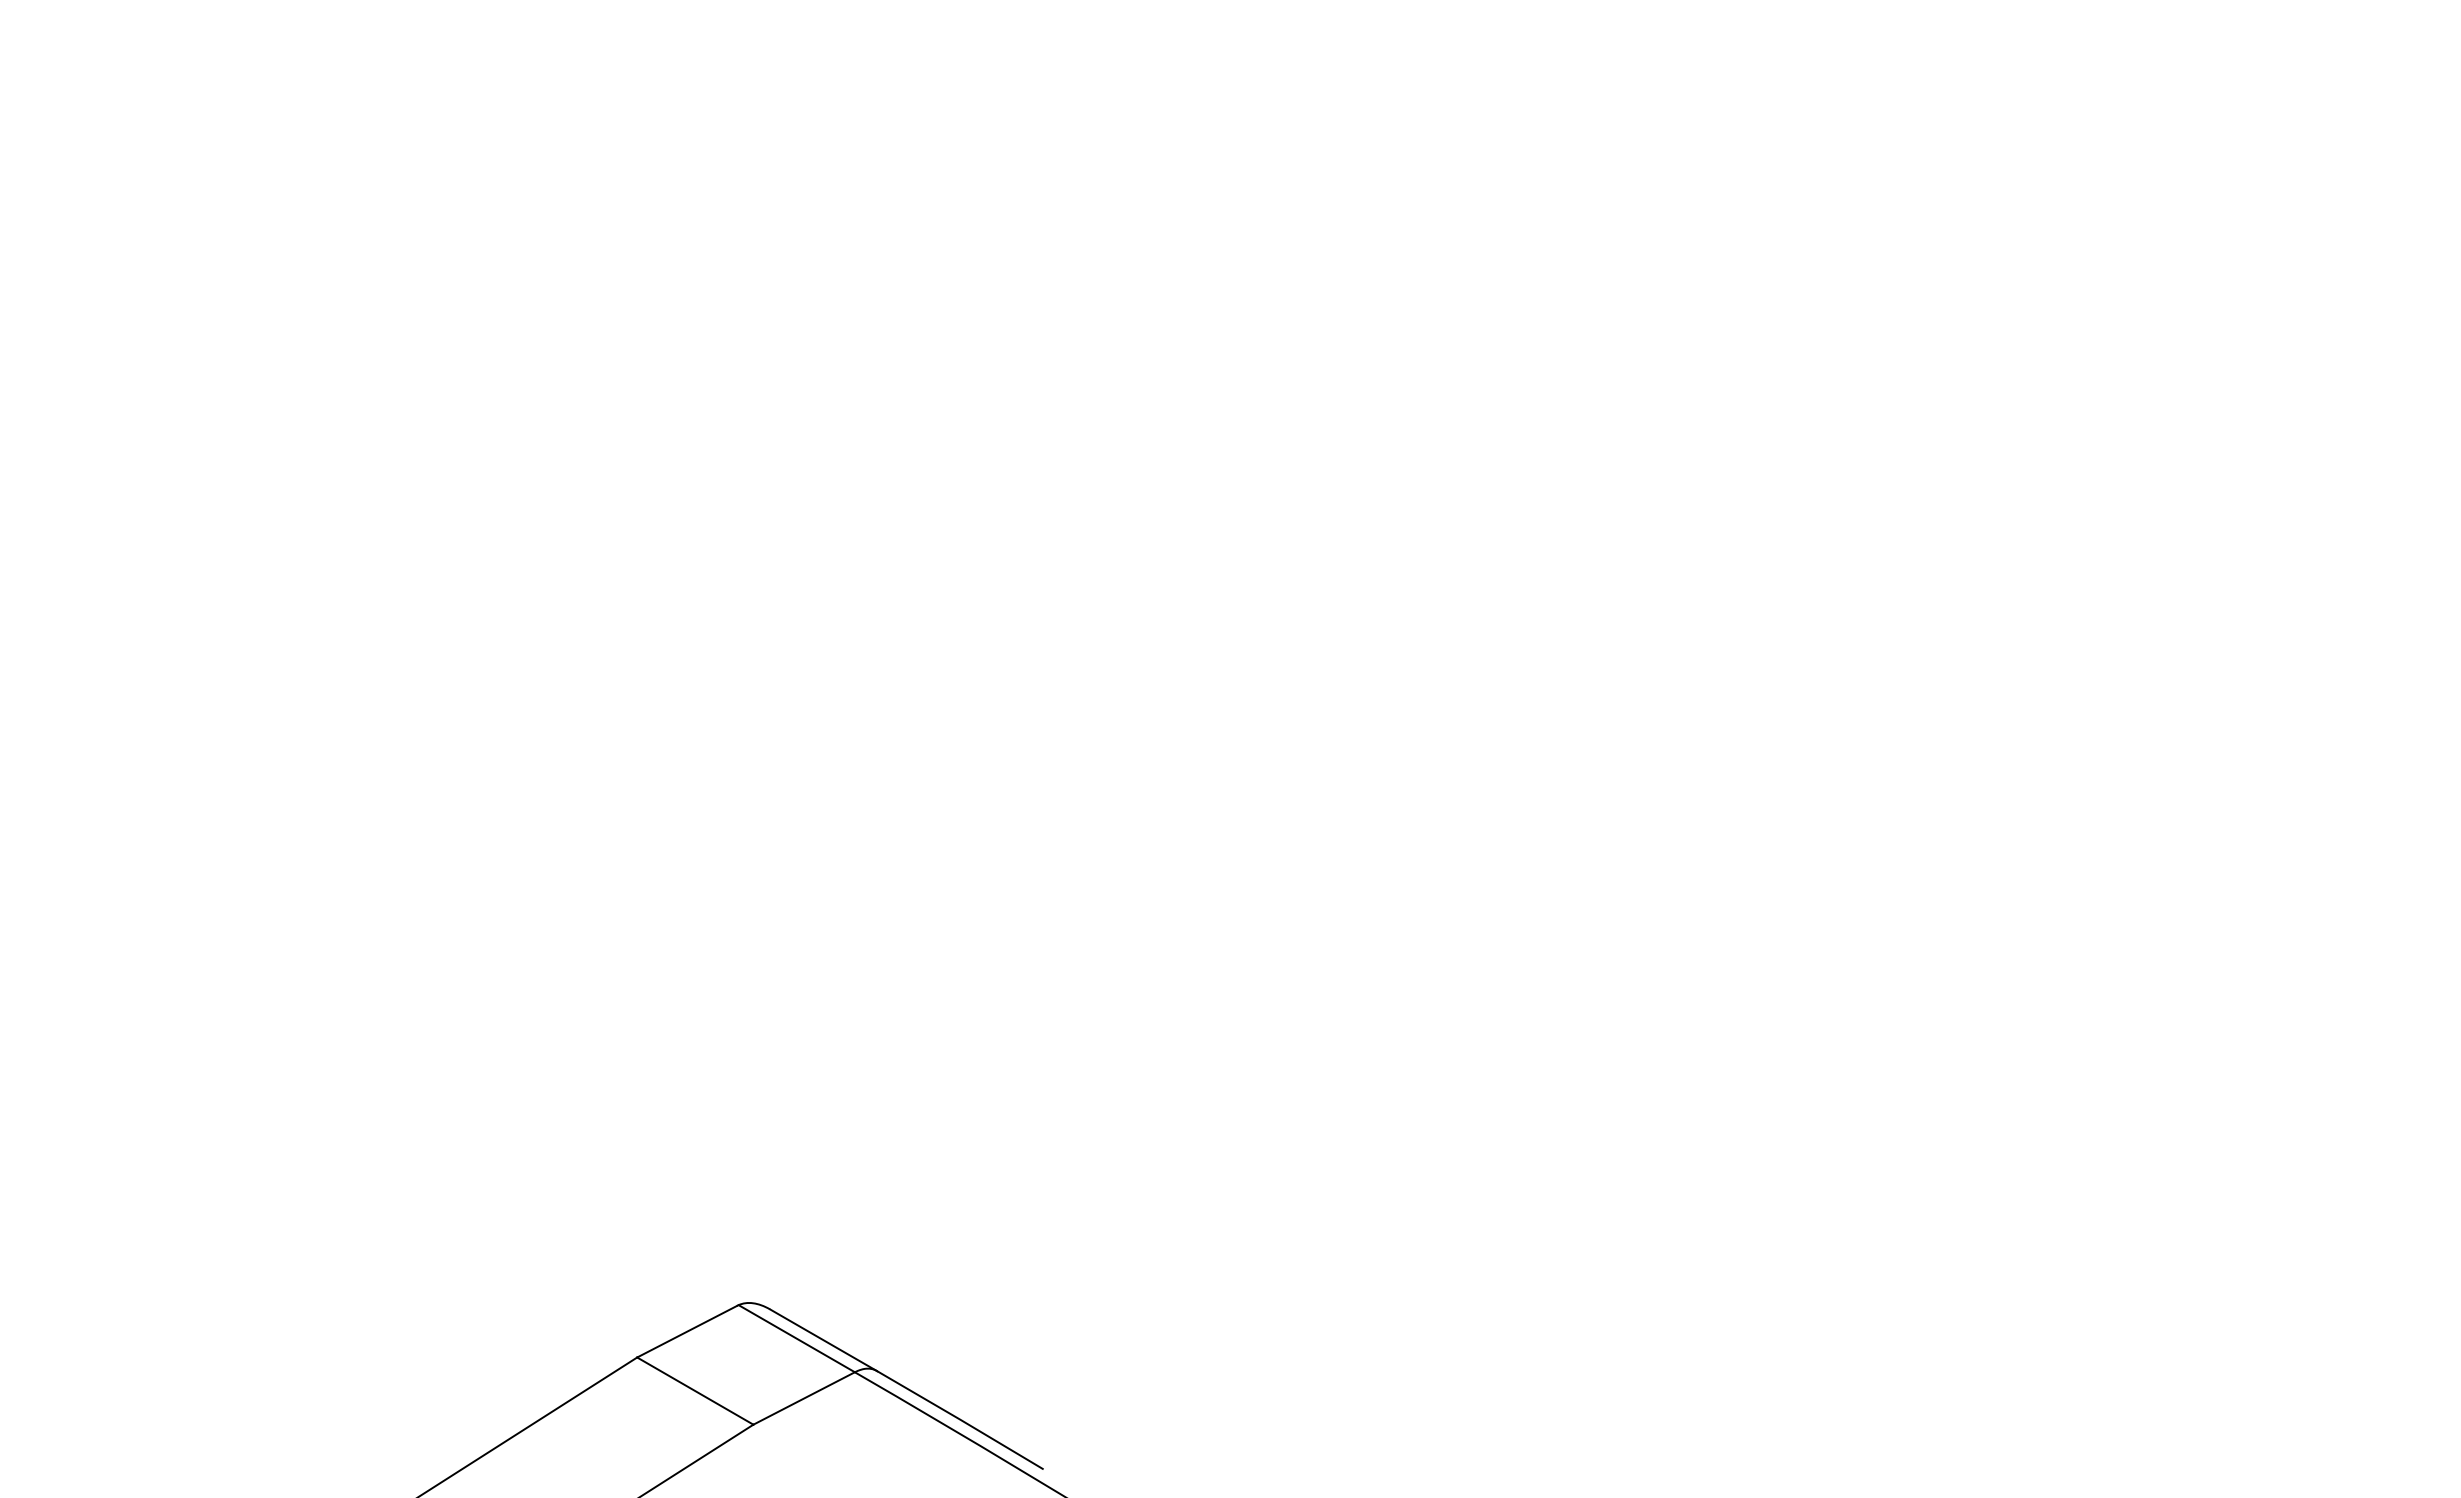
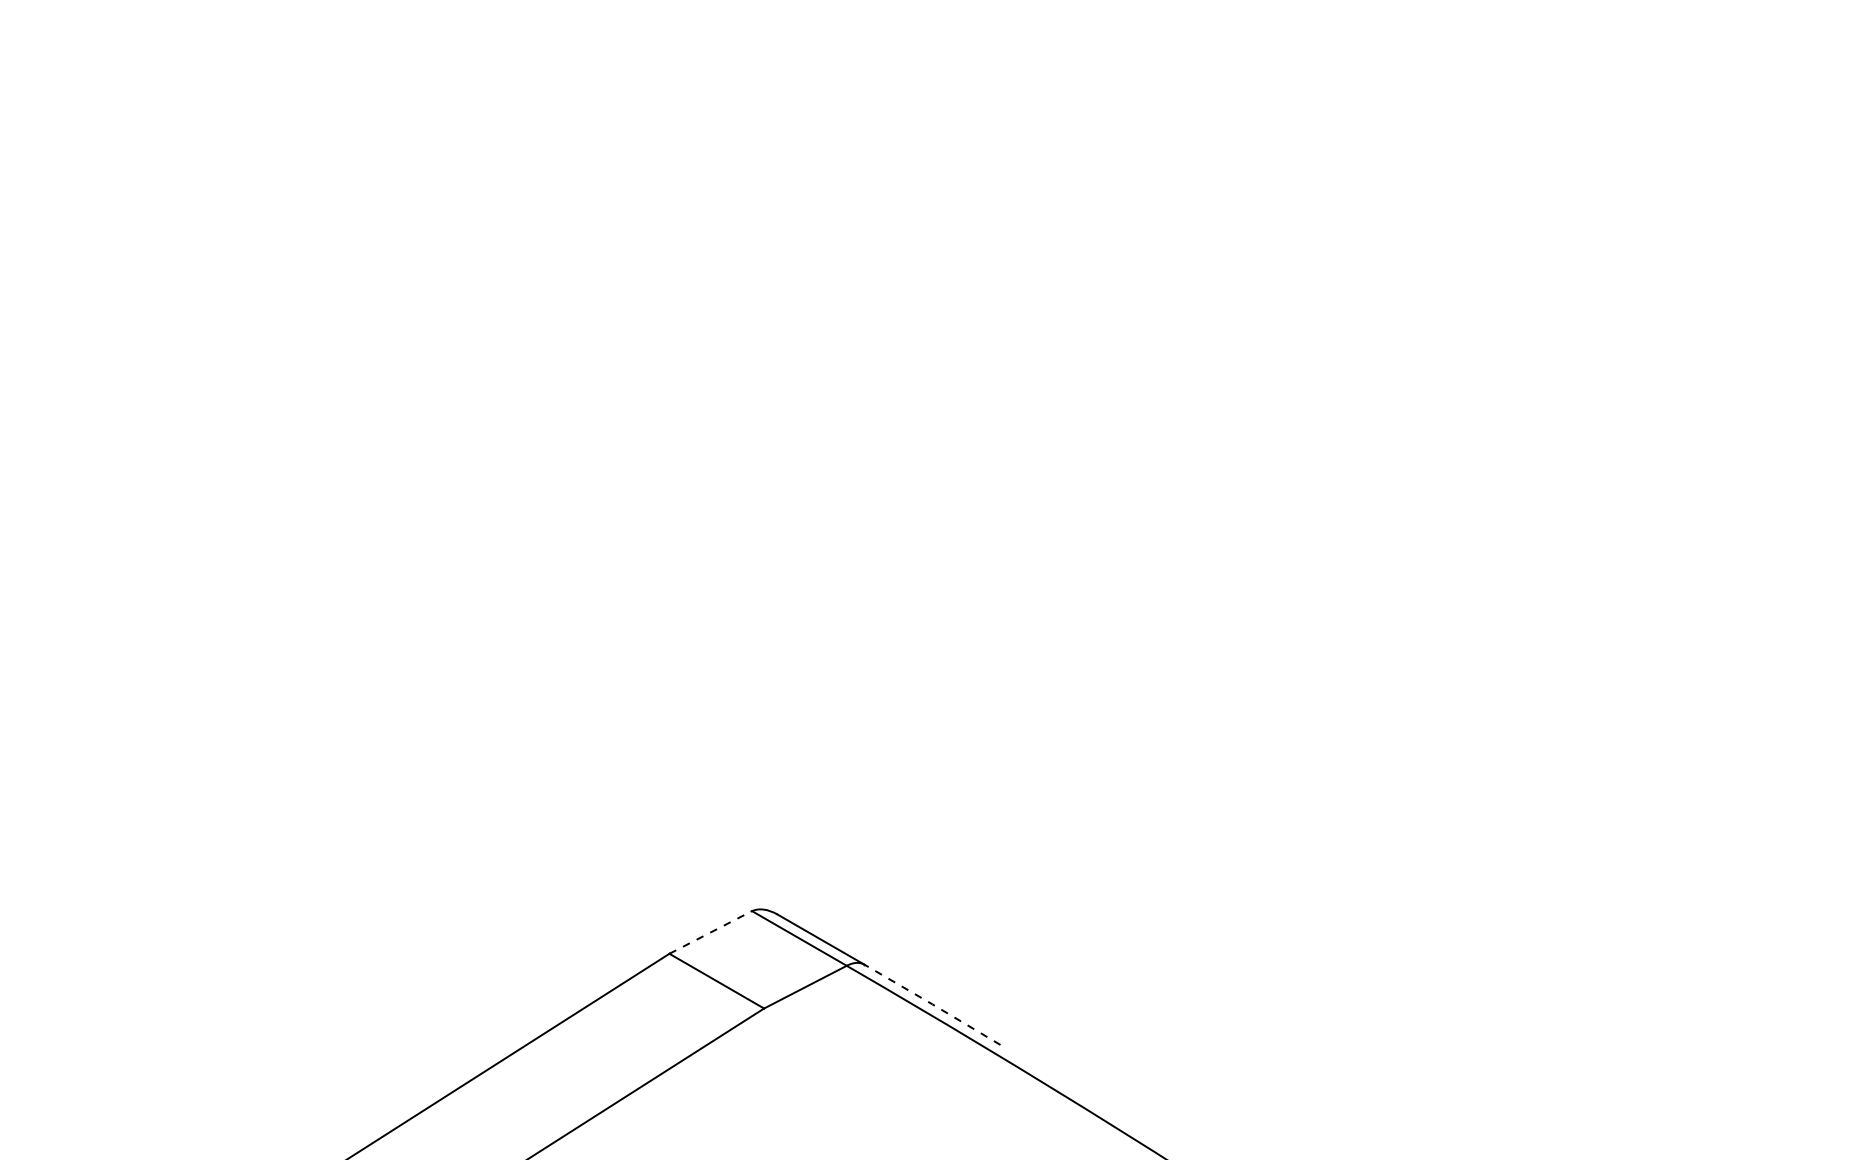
line: (687, 1331) -> (710, 932), solid -> dashed
line: (960, 1419) -> (932, 1004), solid -> dashed

